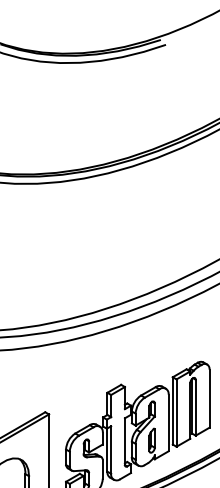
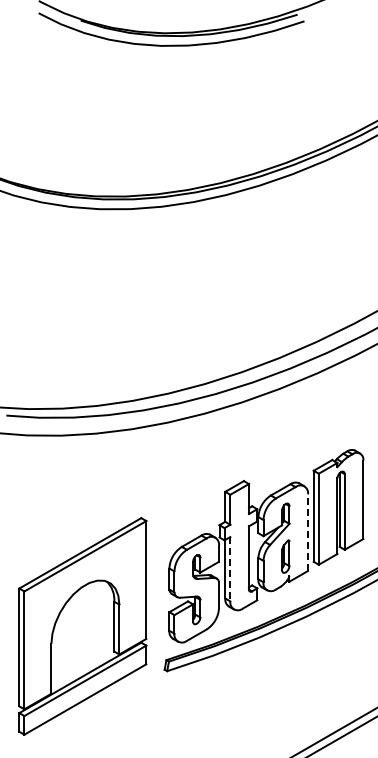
line: (168, 422) -> (308, 532), solid -> dashed
line: (111, 450) -> (230, 569), solid -> dashed

